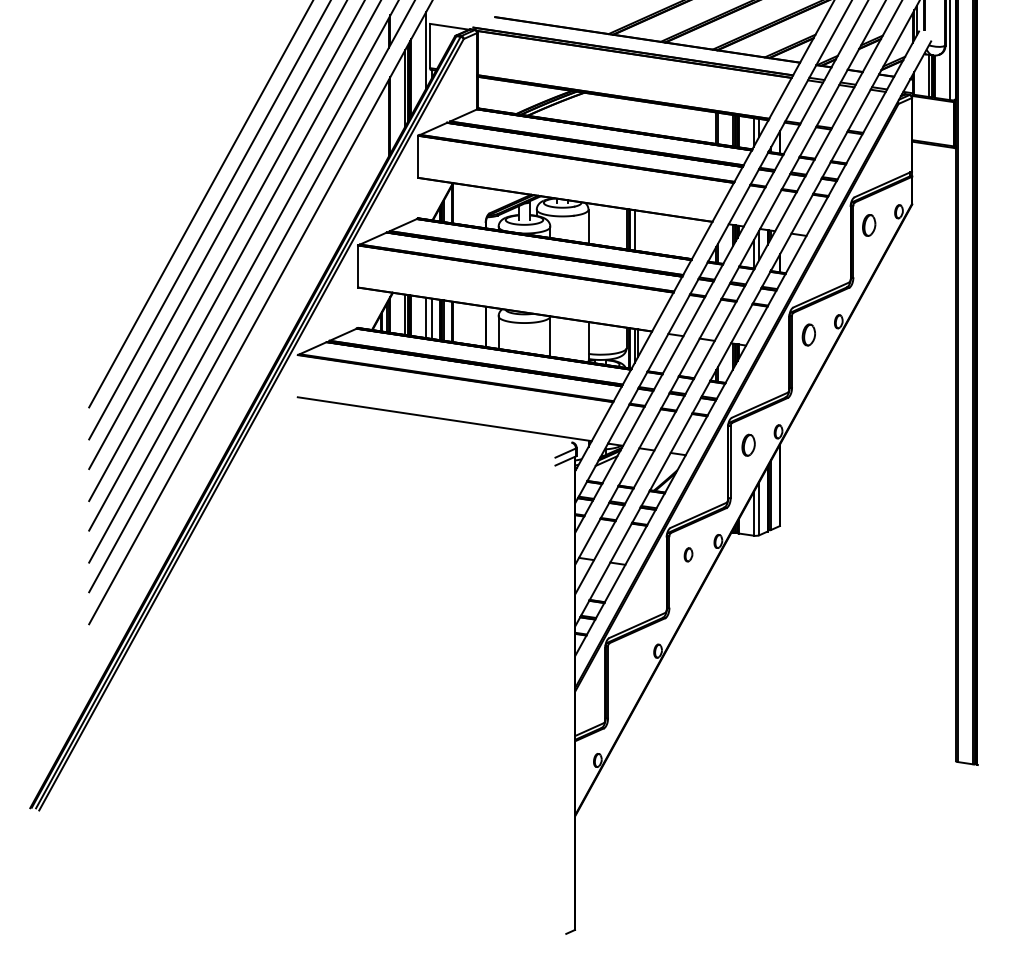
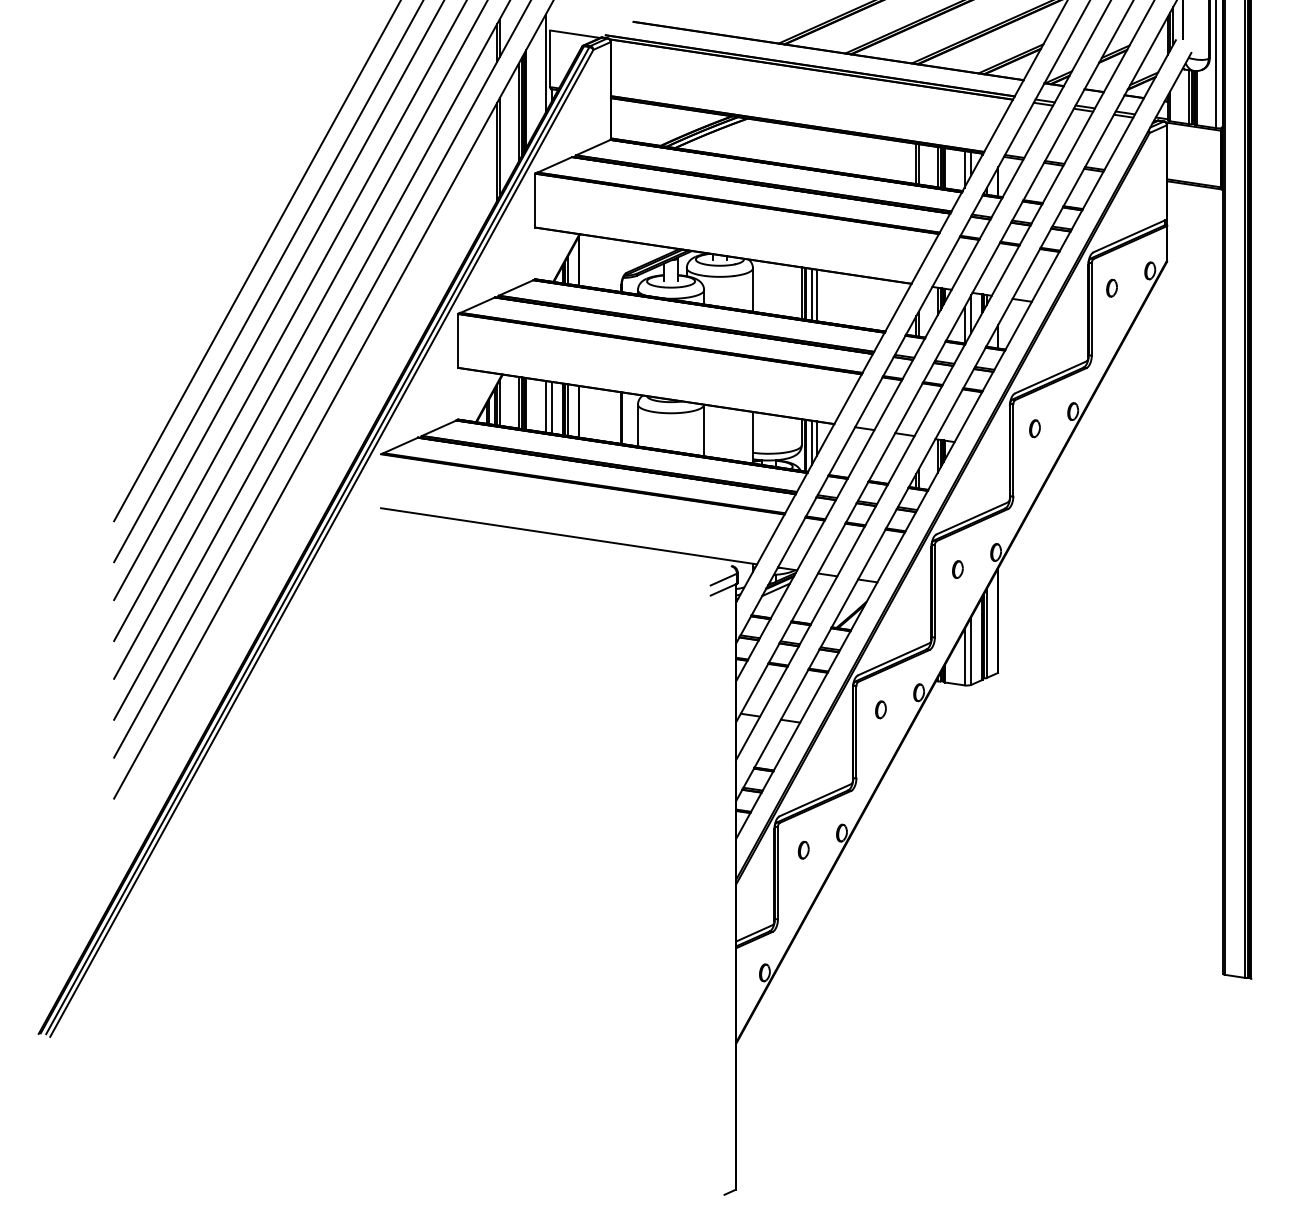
part: (868, 224) -> (1111, 287), size x0.62
line: (638, 230) -> (816, 295), added
part: (808, 334) -> (1034, 428), size x0.62
part: (748, 445) -> (957, 569), size x0.62
part: (627, 664) -> (803, 849), added

